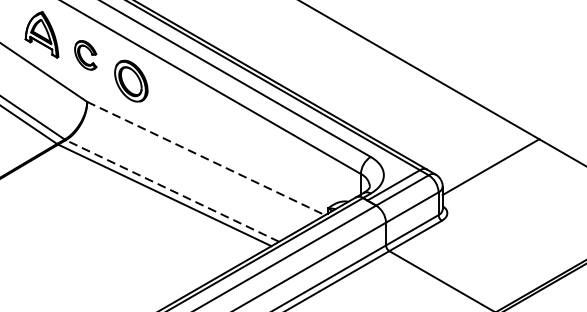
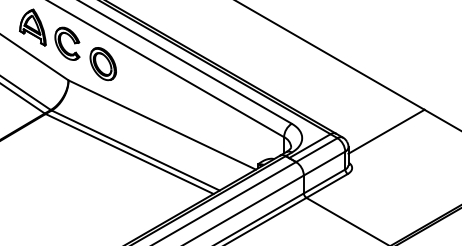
part: (85, 55) -> (67, 43), size x1.43
line: (206, 159) -> (162, 125), dashed -> solid
line: (172, 190) -> (135, 150), dashed -> solid

